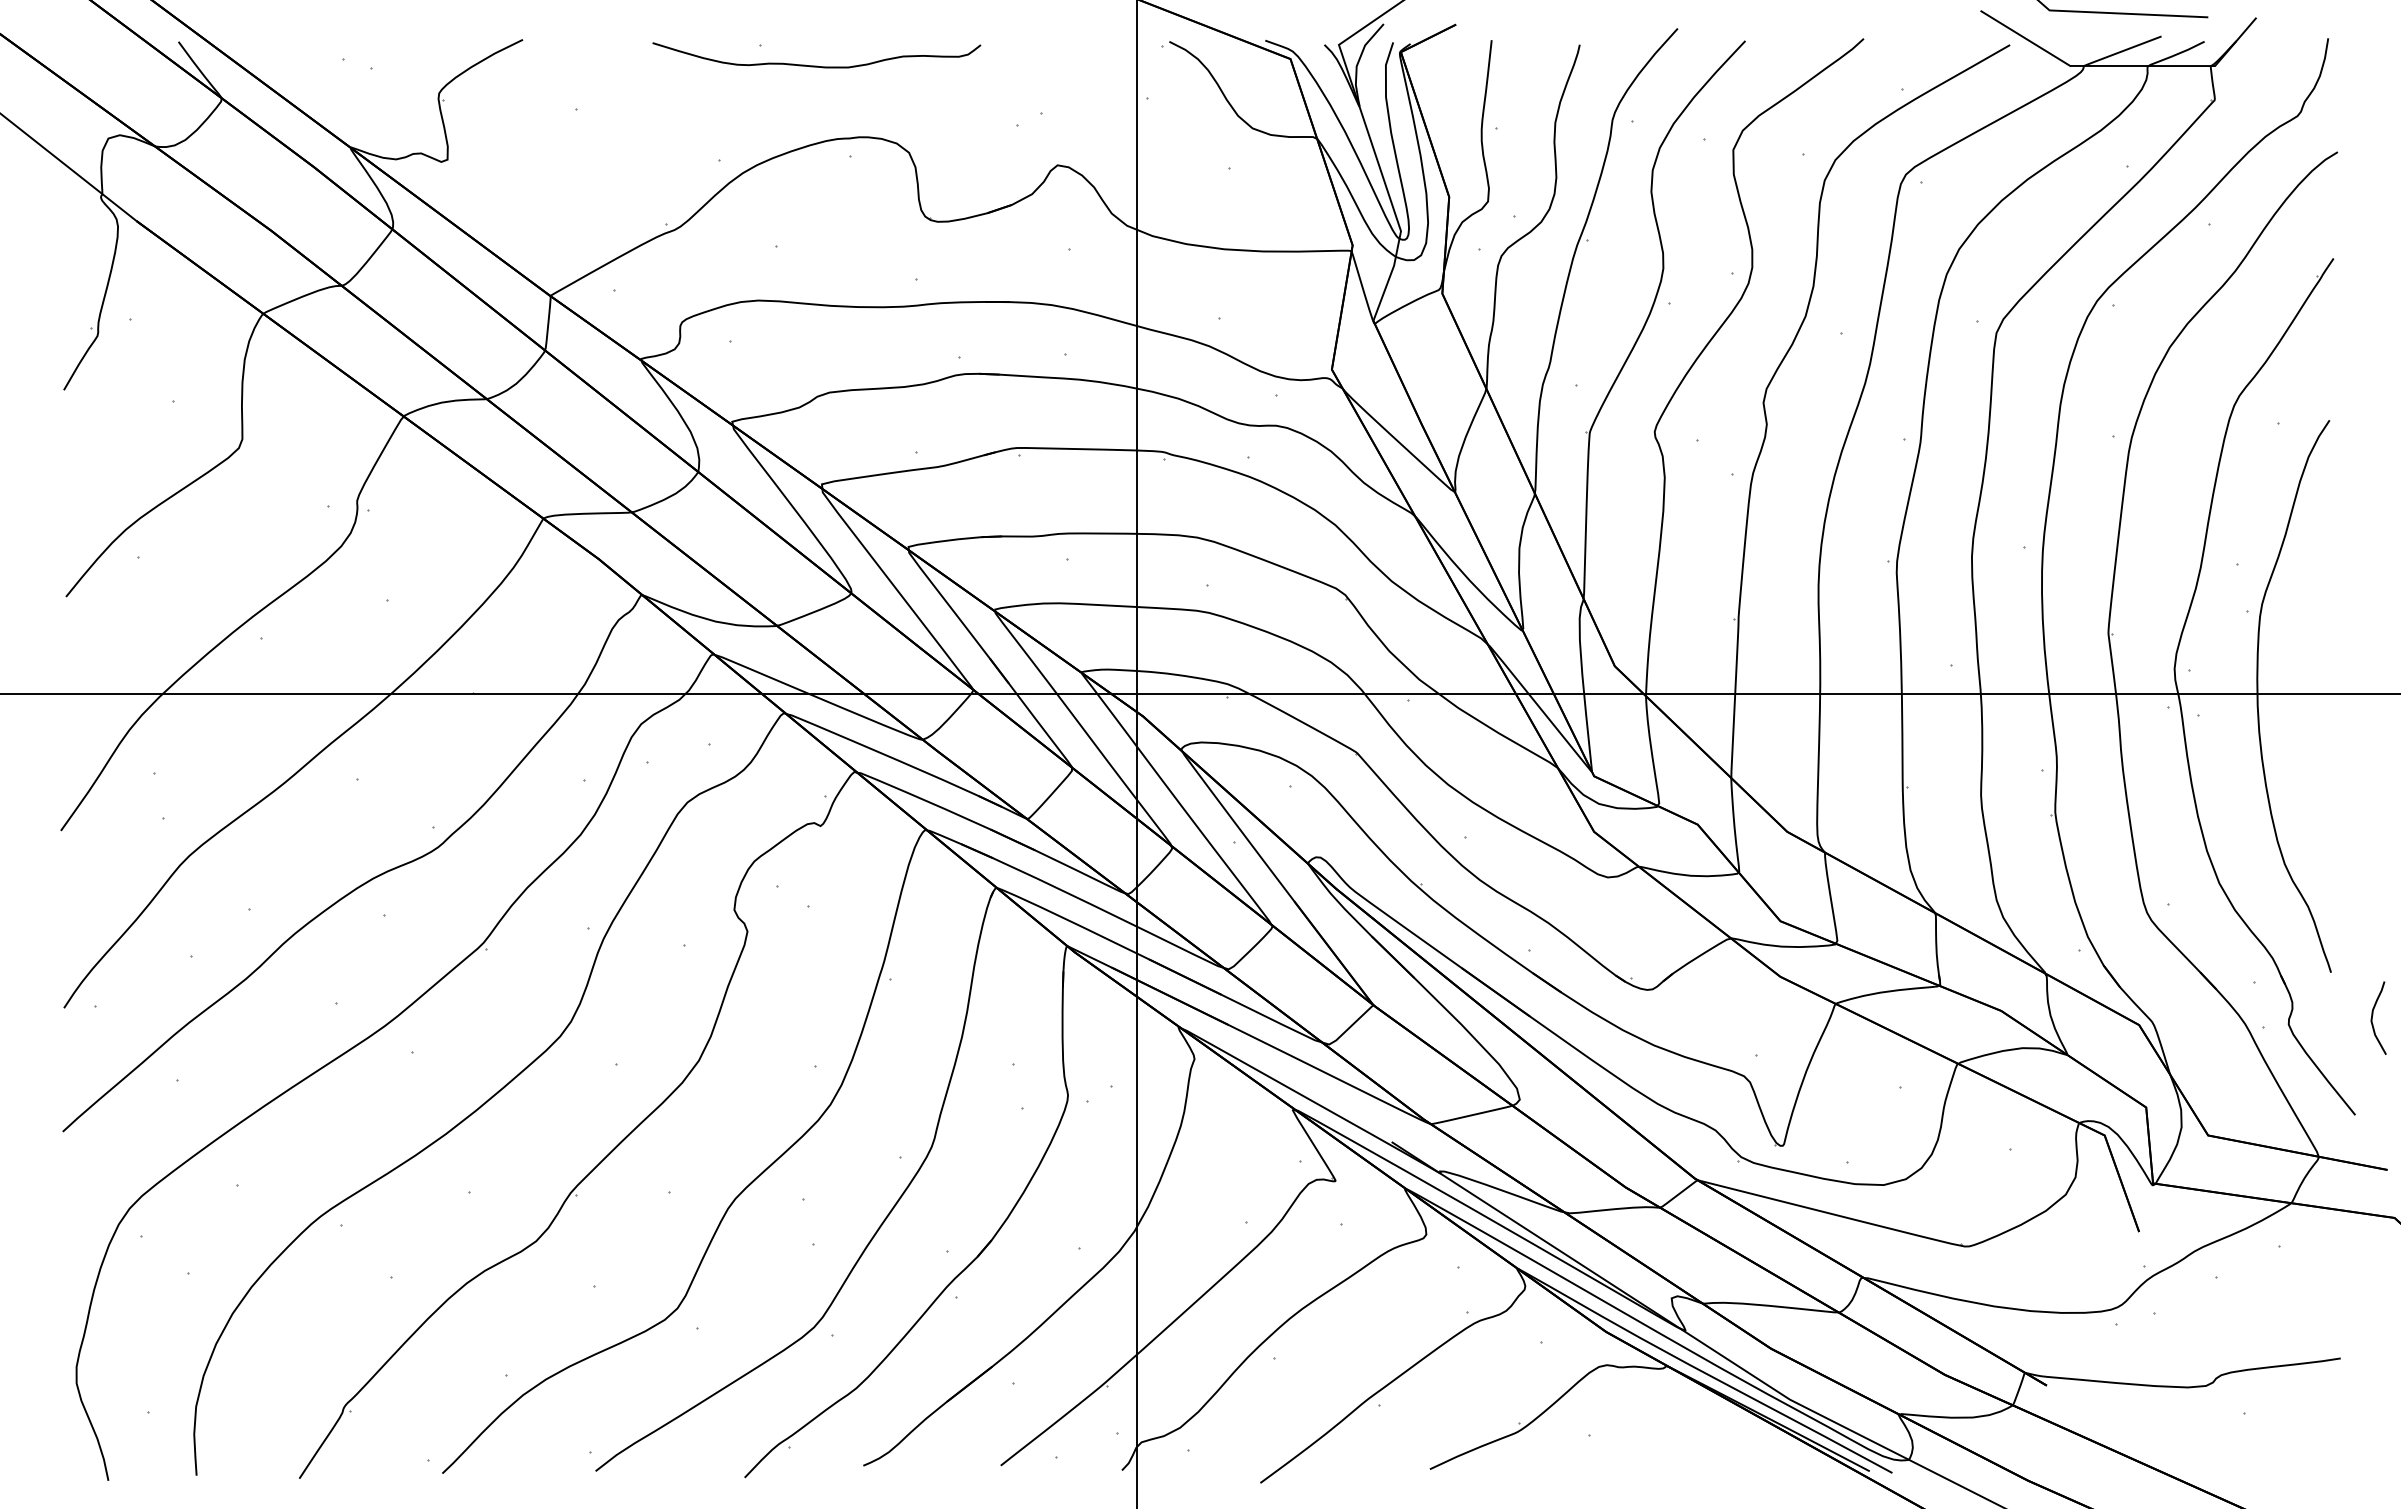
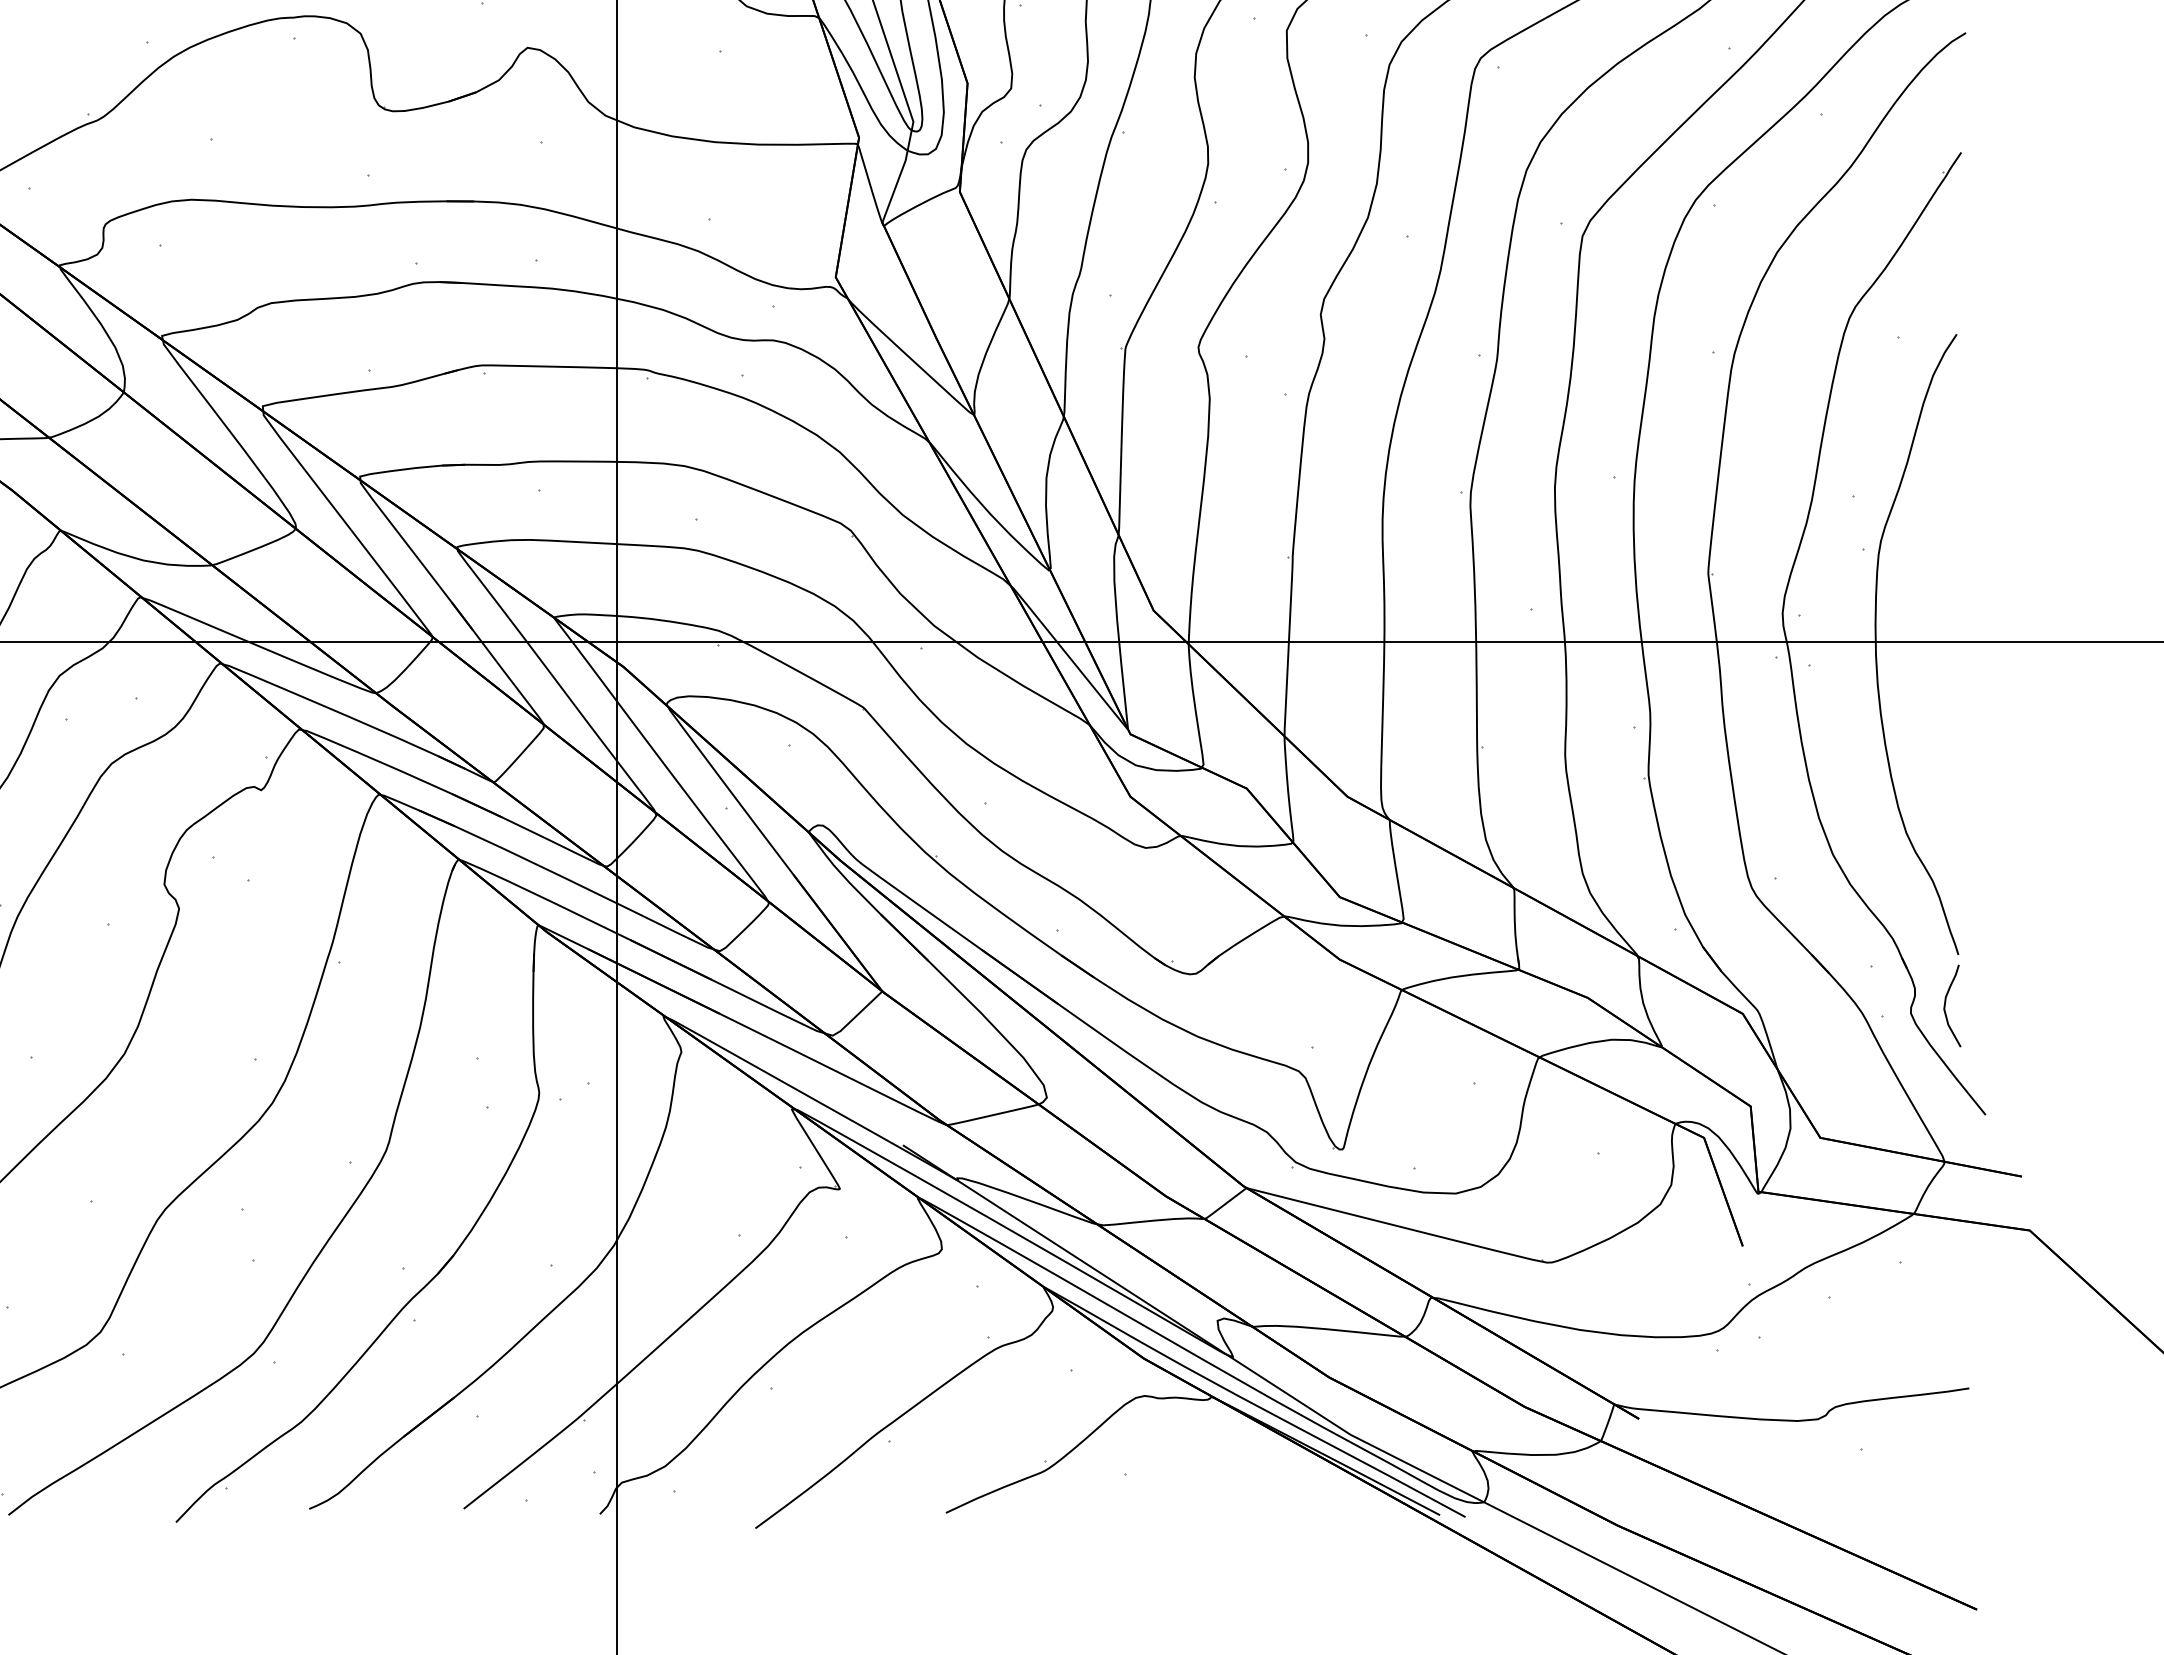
curve: (2373, 1015) -> (1946, 1003), moved

